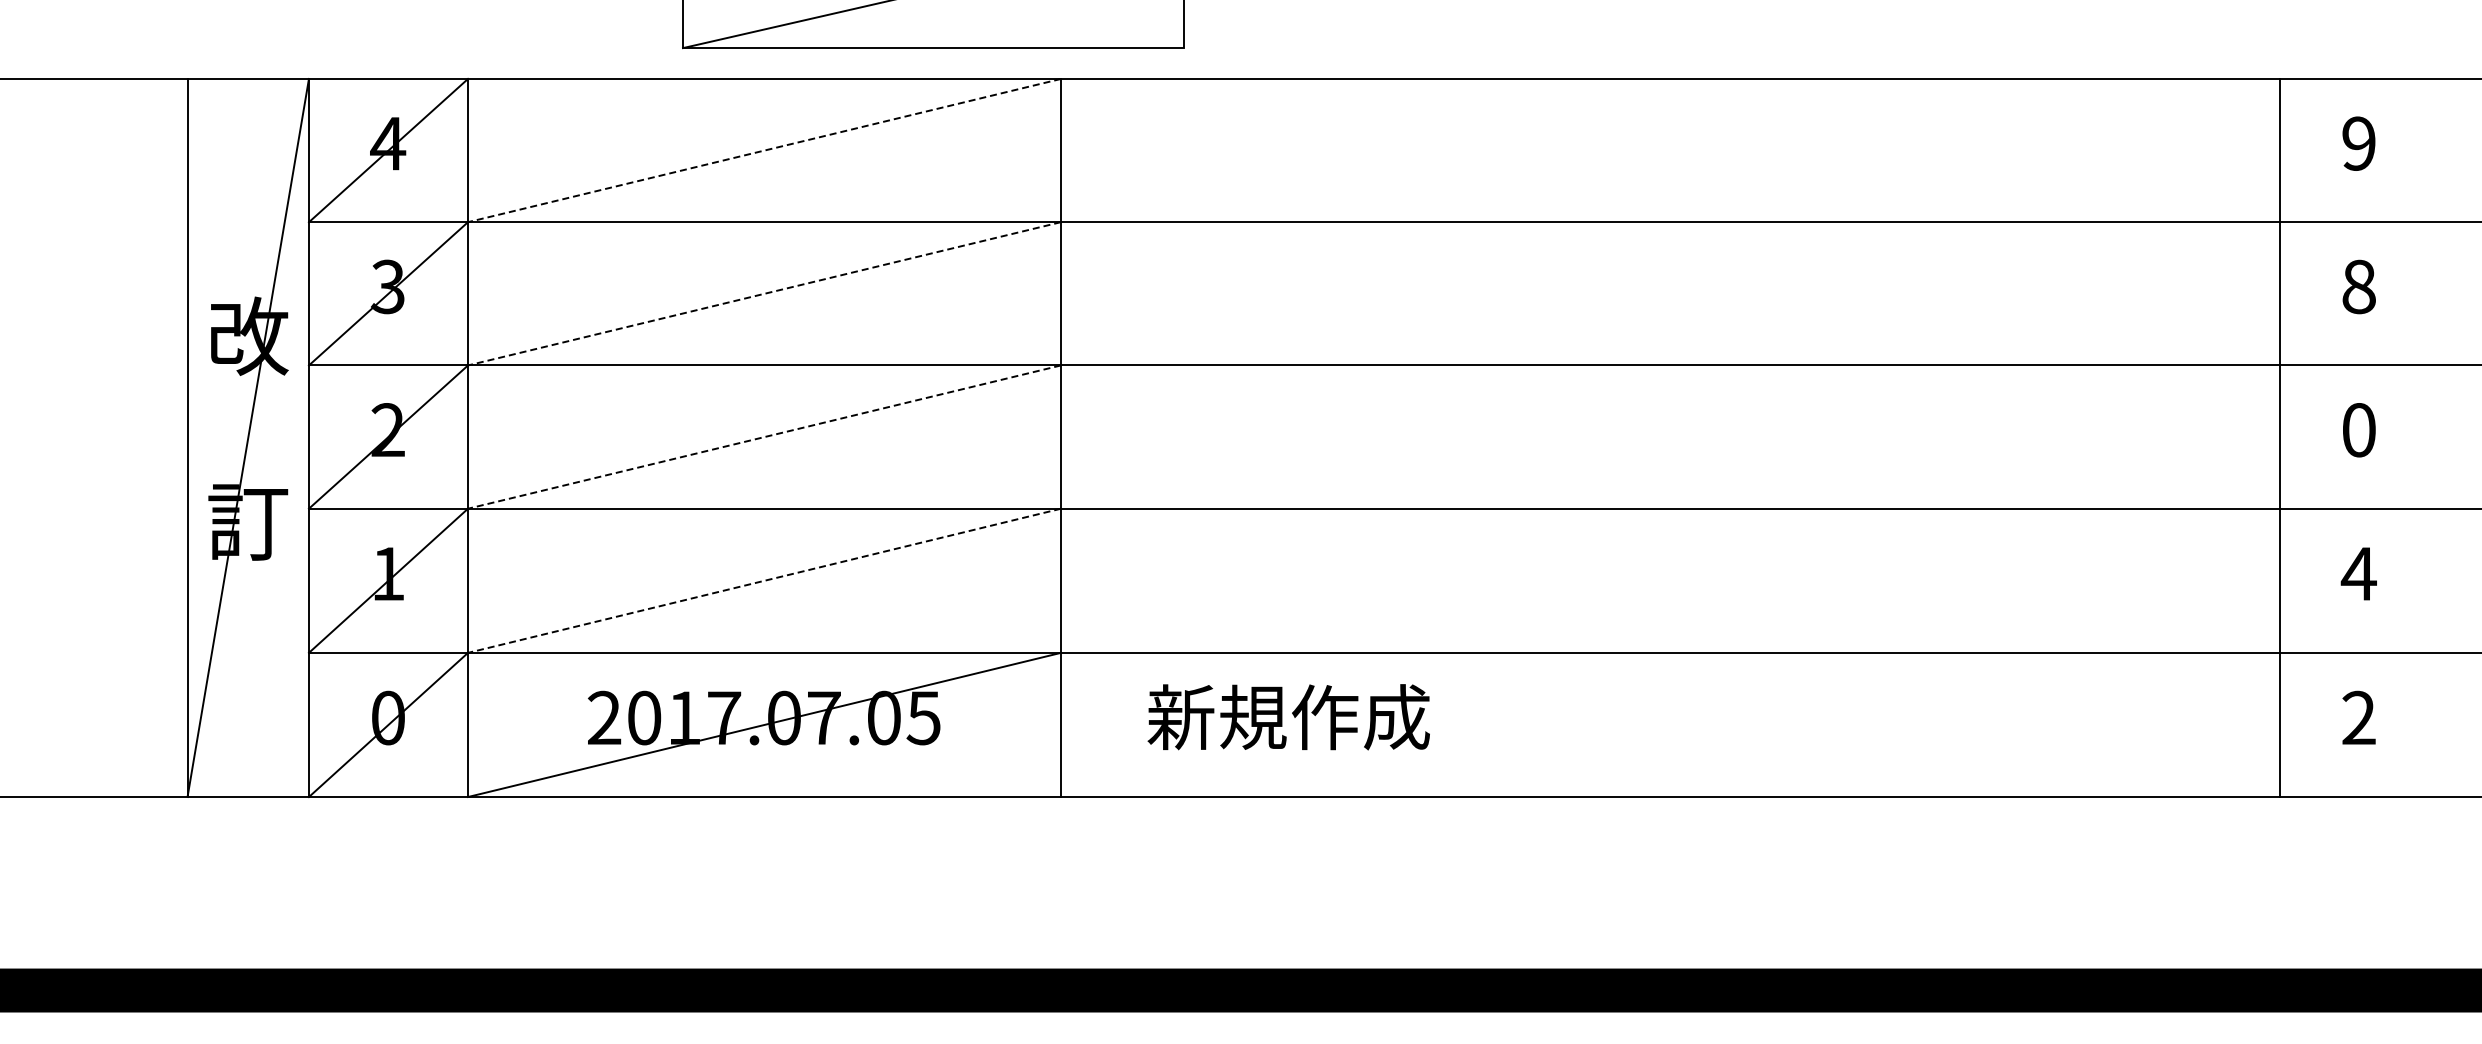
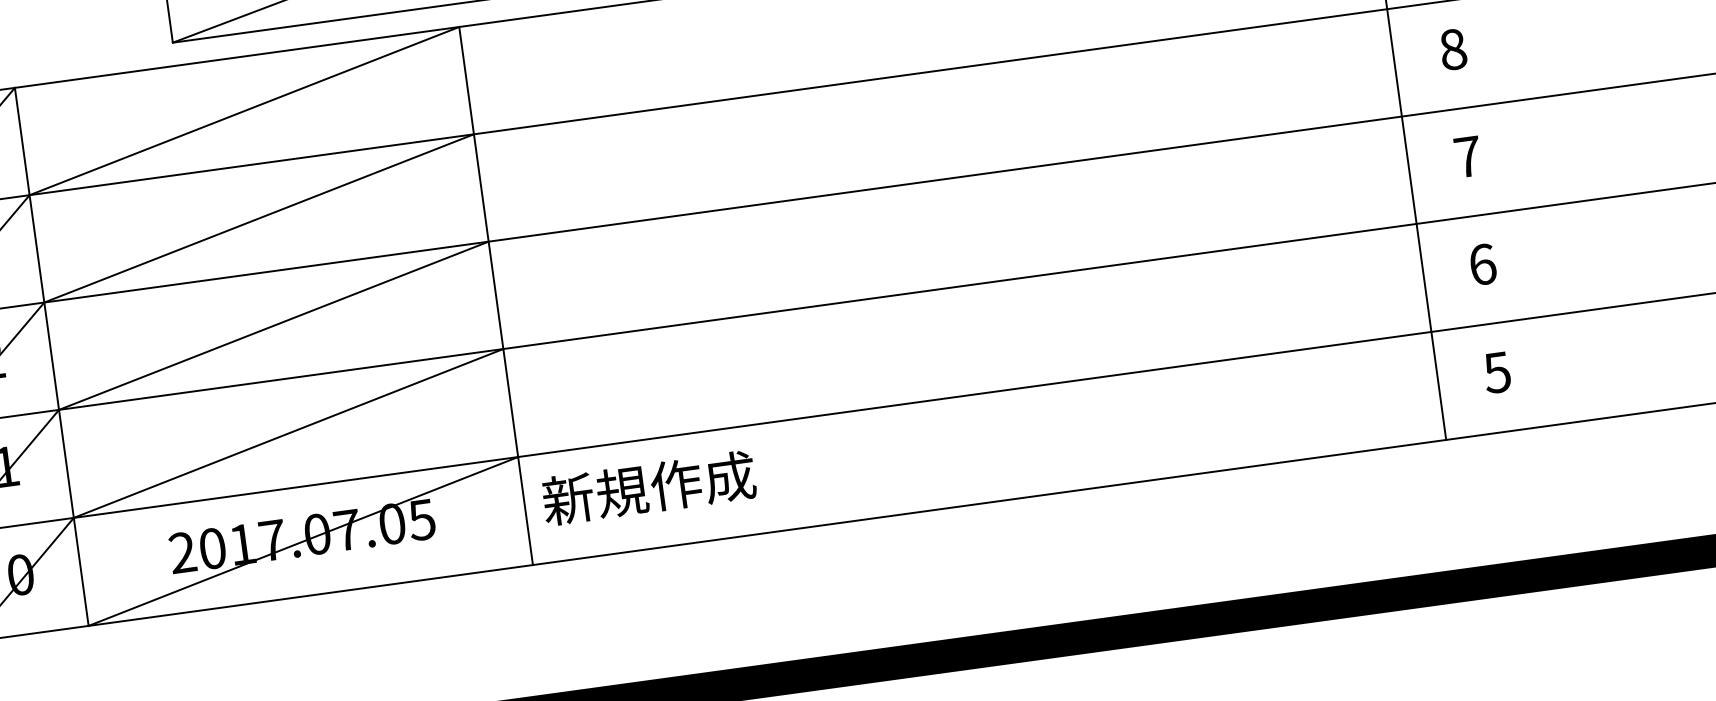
line: (764, 150) -> (244, 111), dashed -> solid
line: (764, 293) -> (259, 218), dashed -> solid
text: (2359, 430) -> (1468, 157), 0 -> 7
line: (764, 437) -> (273, 326), dashed -> solid
text: (2358, 573) -> (1482, 264), 4 -> 6
line: (764, 580) -> (288, 433), dashed -> solid
text: (1288, 717) -> (648, 488), moved
text: (2358, 717) -> (1497, 372), 2 -> 5

